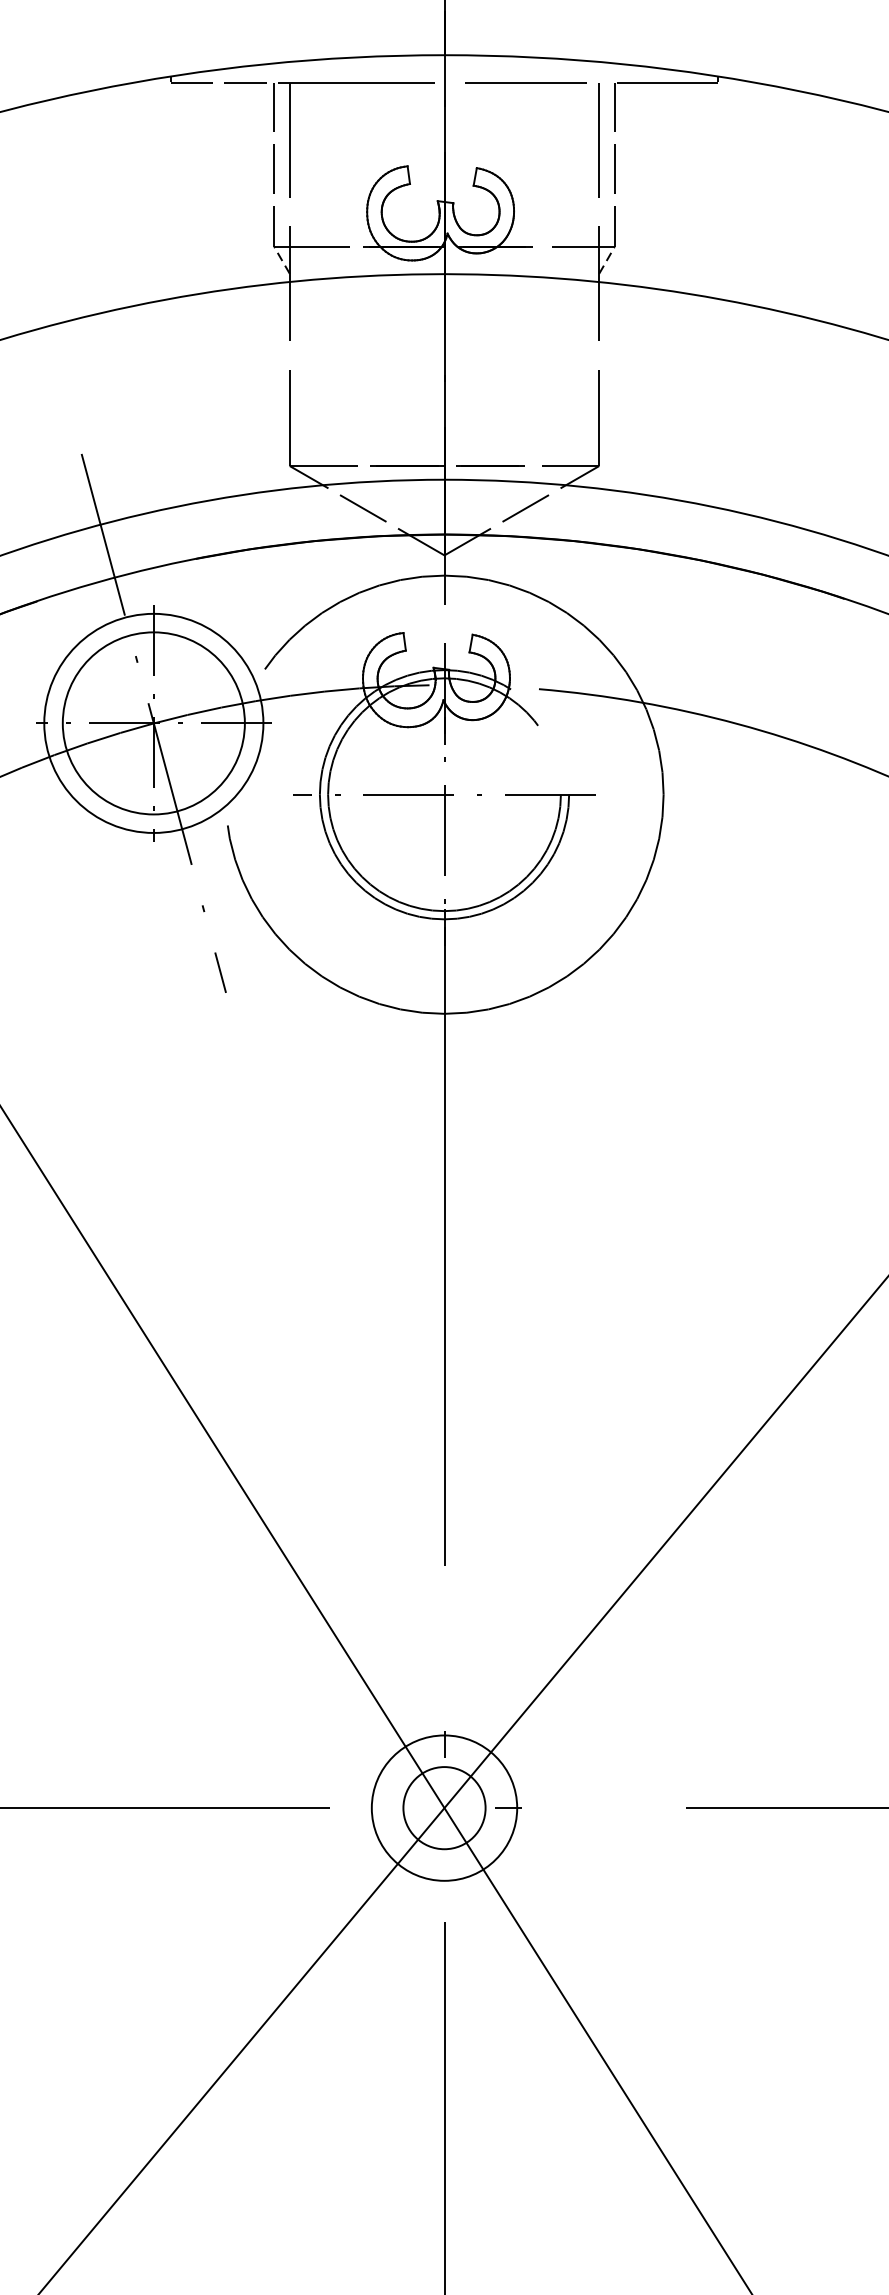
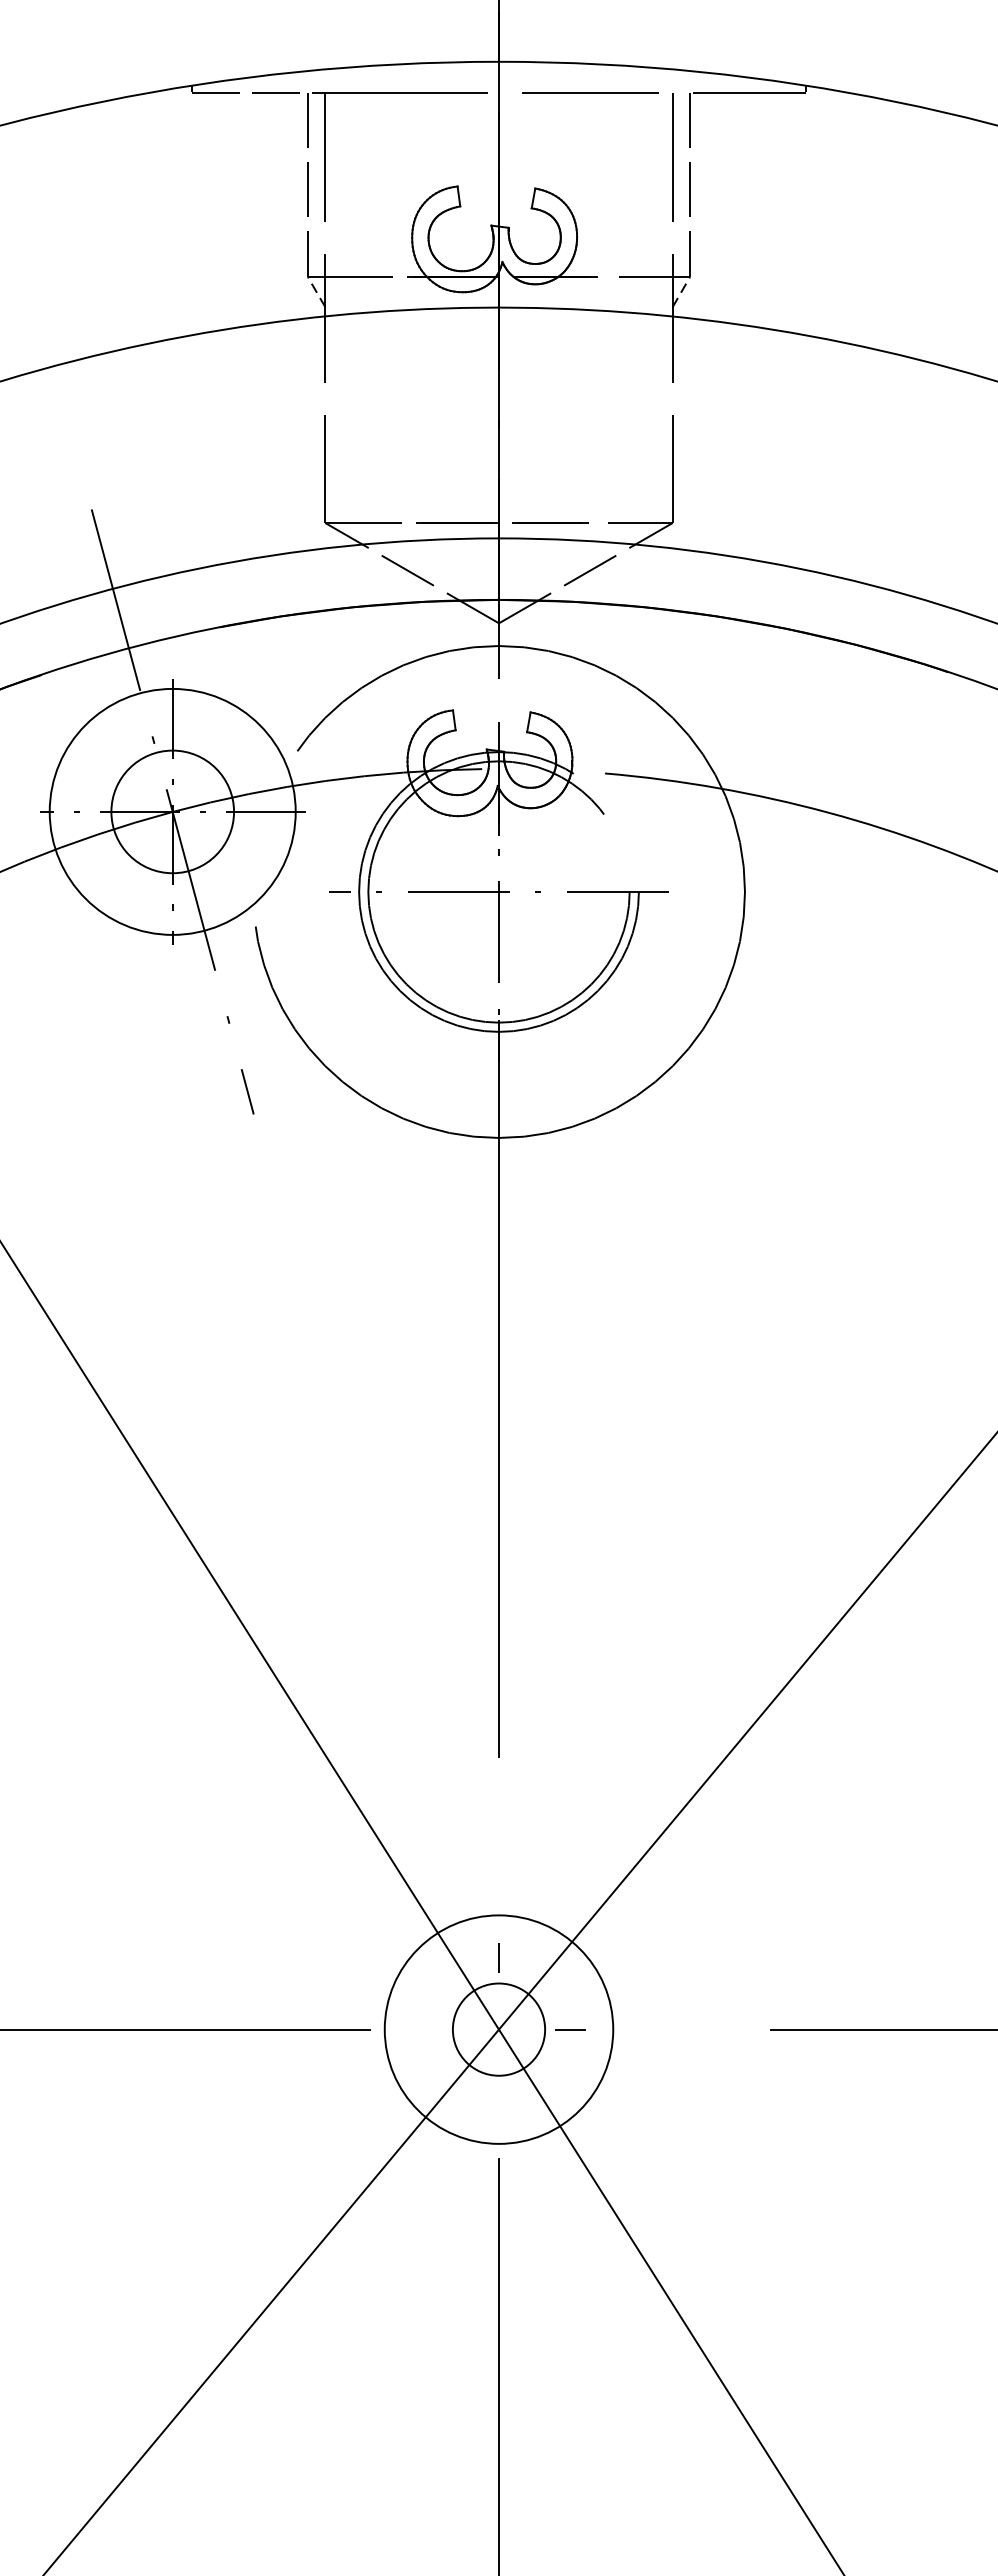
circle: (153, 723) -> (172, 811), size x0.6
circle: (444, 1808) -> (498, 2029), size x1.4

